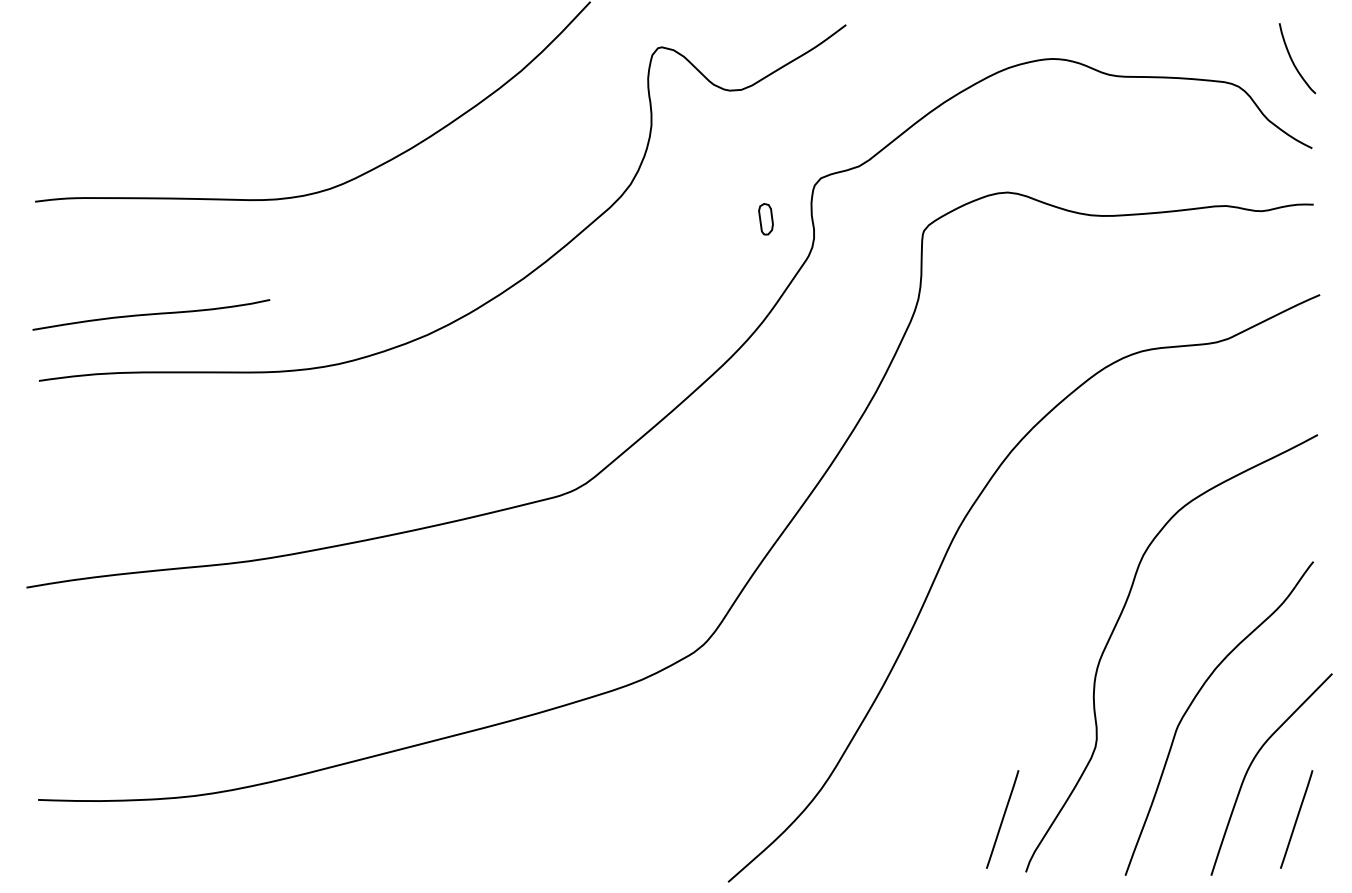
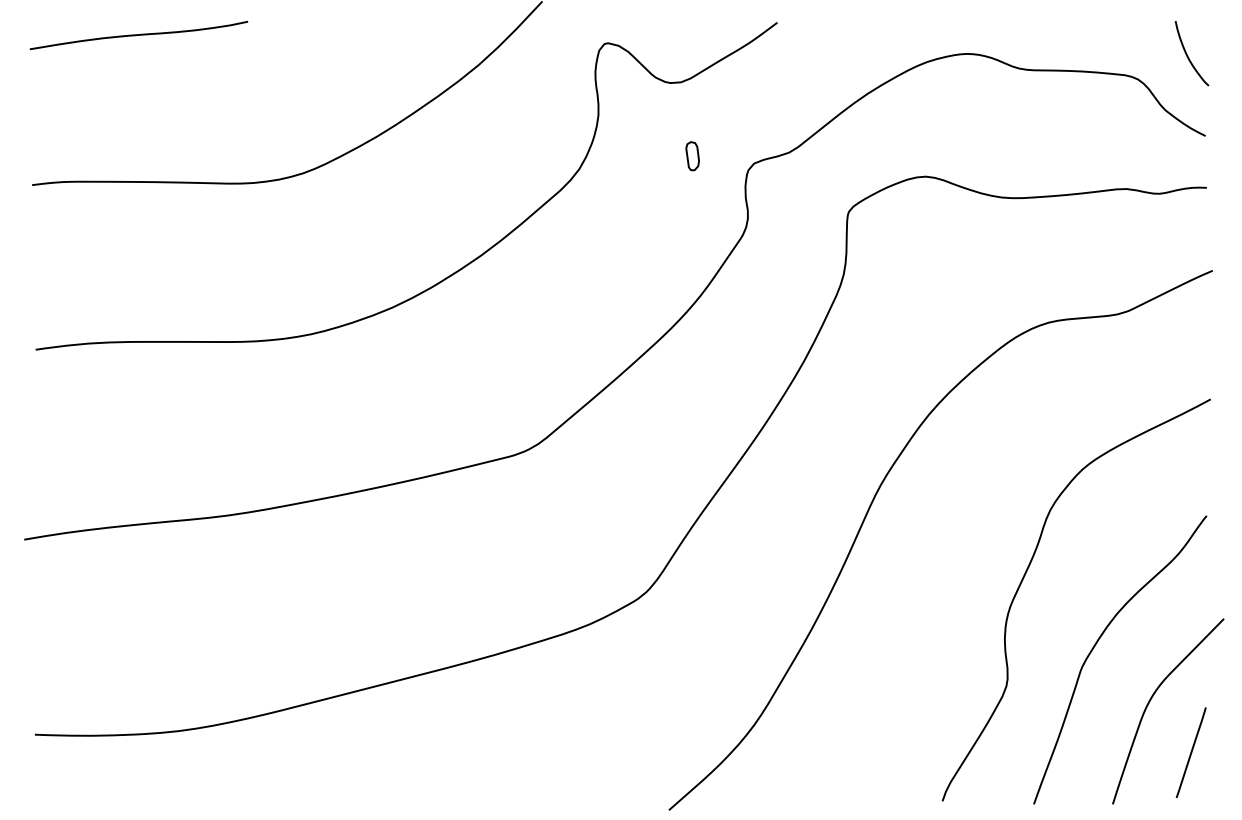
part: (765, 219) -> (692, 156), moved
curve: (151, 314) -> (139, 35), moved
line: (1002, 819) -> (920, 752), removed

